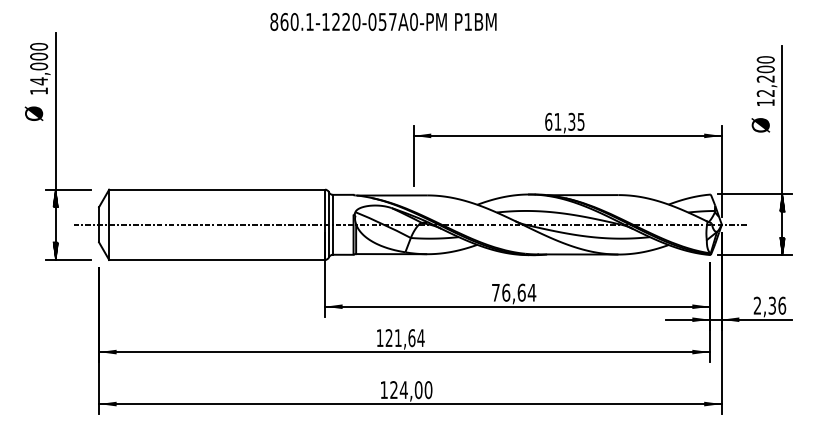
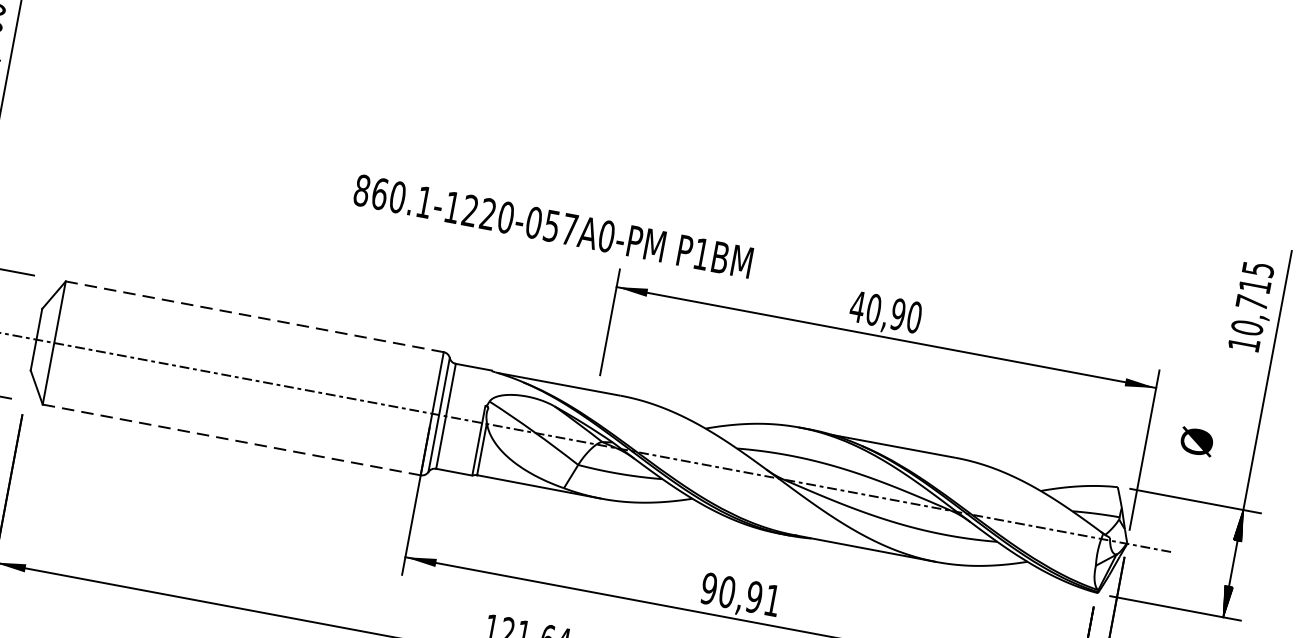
text: (383, 21) -> (553, 225), moved
text: (765, 76) -> (1252, 298), 12,200 -> 10,715
text: (564, 121) -> (885, 311), 61,35 -> 40,90
text: (760, 125) -> (1196, 441), moved
line: (217, 189) -> (255, 316), solid -> dashed
line: (217, 259) -> (232, 439), solid -> dashed
text: (513, 292) -> (740, 594), 76,64 -> 90,91

